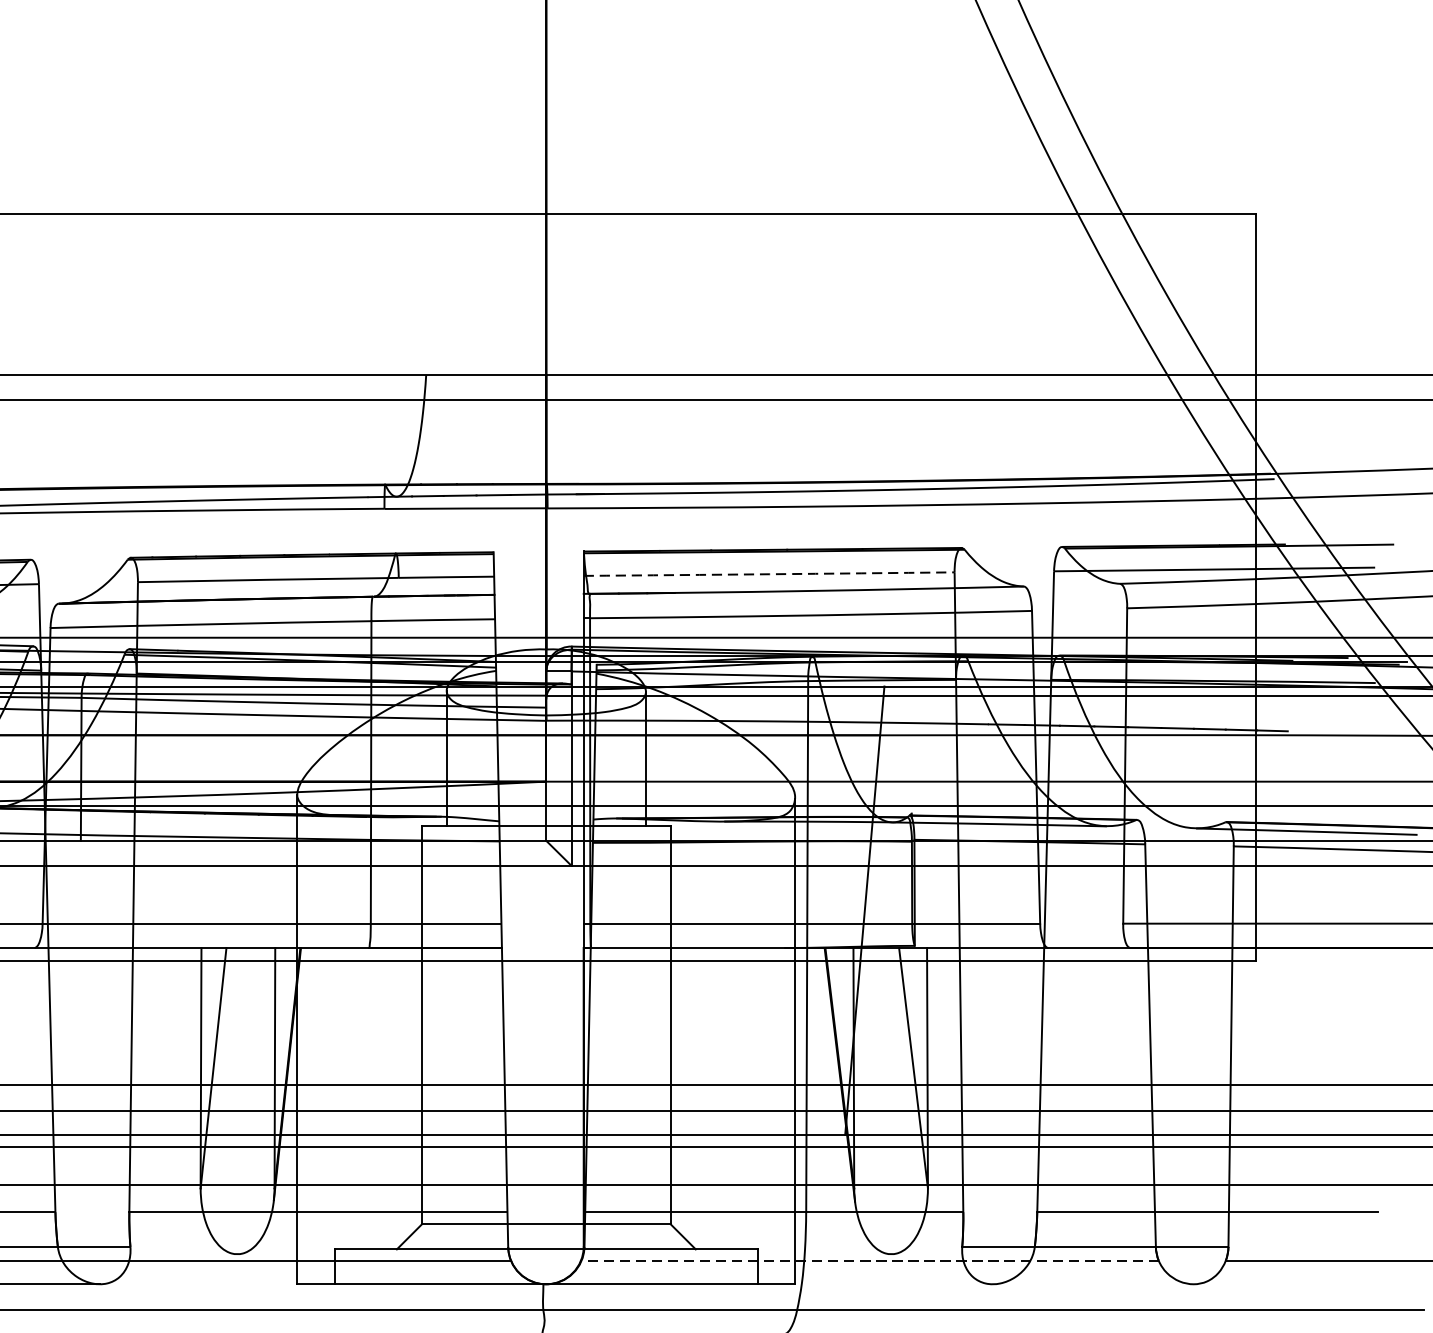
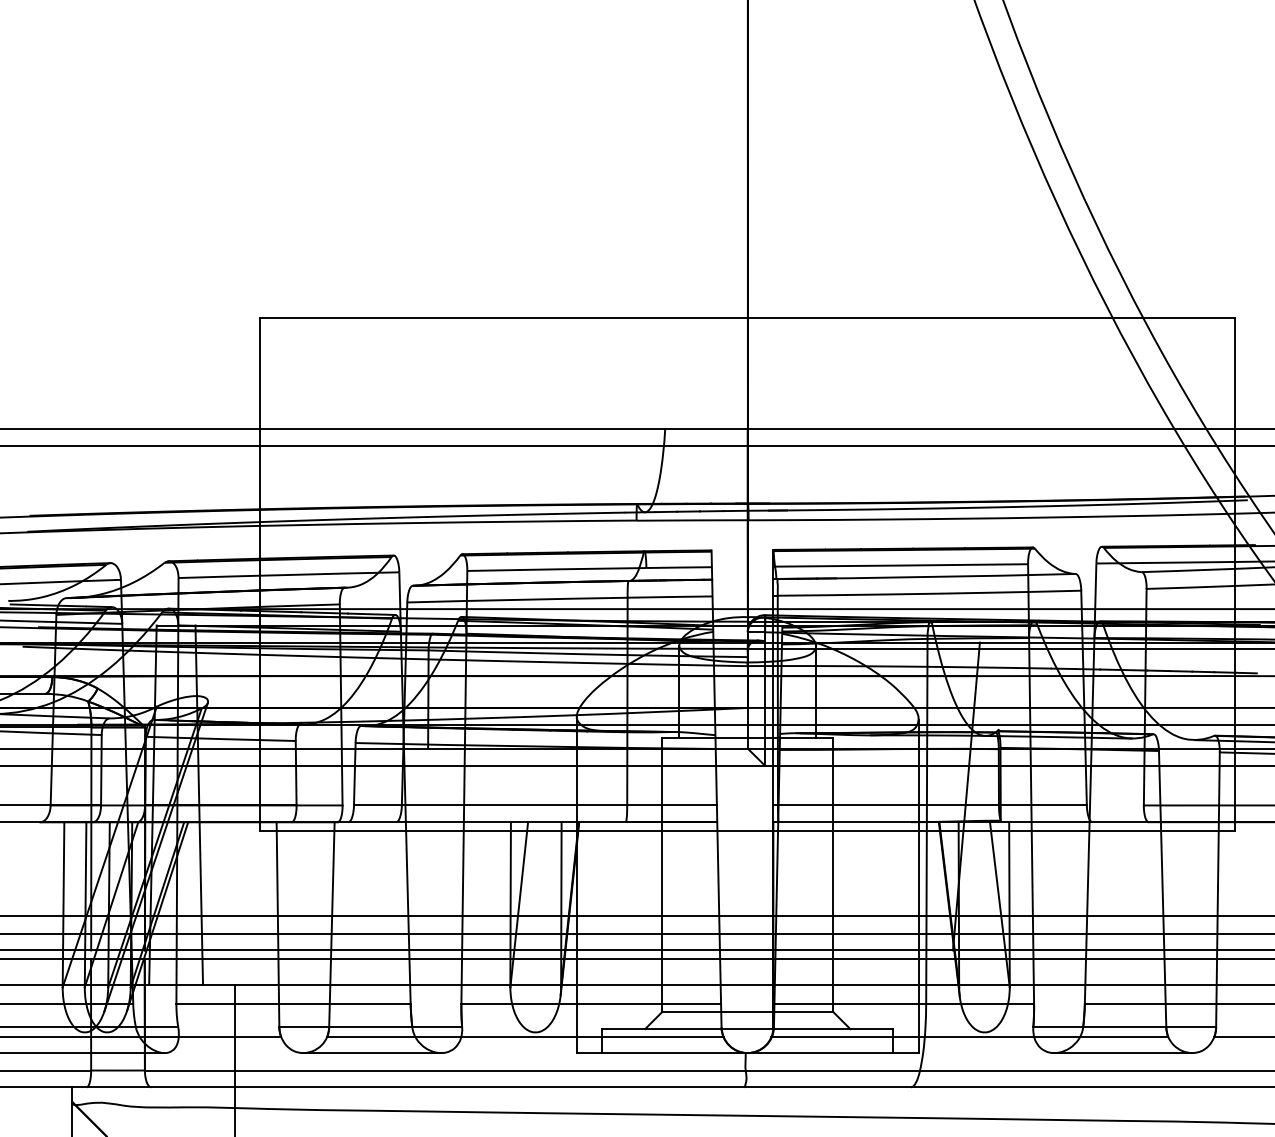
arc: (768, 574) -> (900, 565), dashed -> solid
line: (869, 1261) -> (969, 1037), dashed -> solid
line: (1093, 1284) -> (1123, 1053), added

